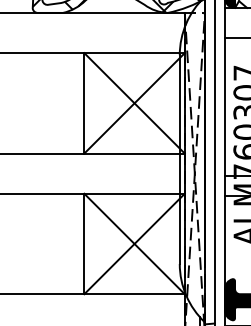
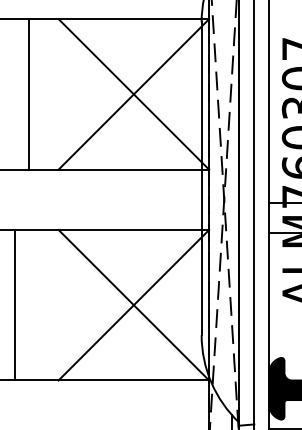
line: (84, 103) -> (28, 94), moved
line: (84, 243) -> (15, 304), moved

